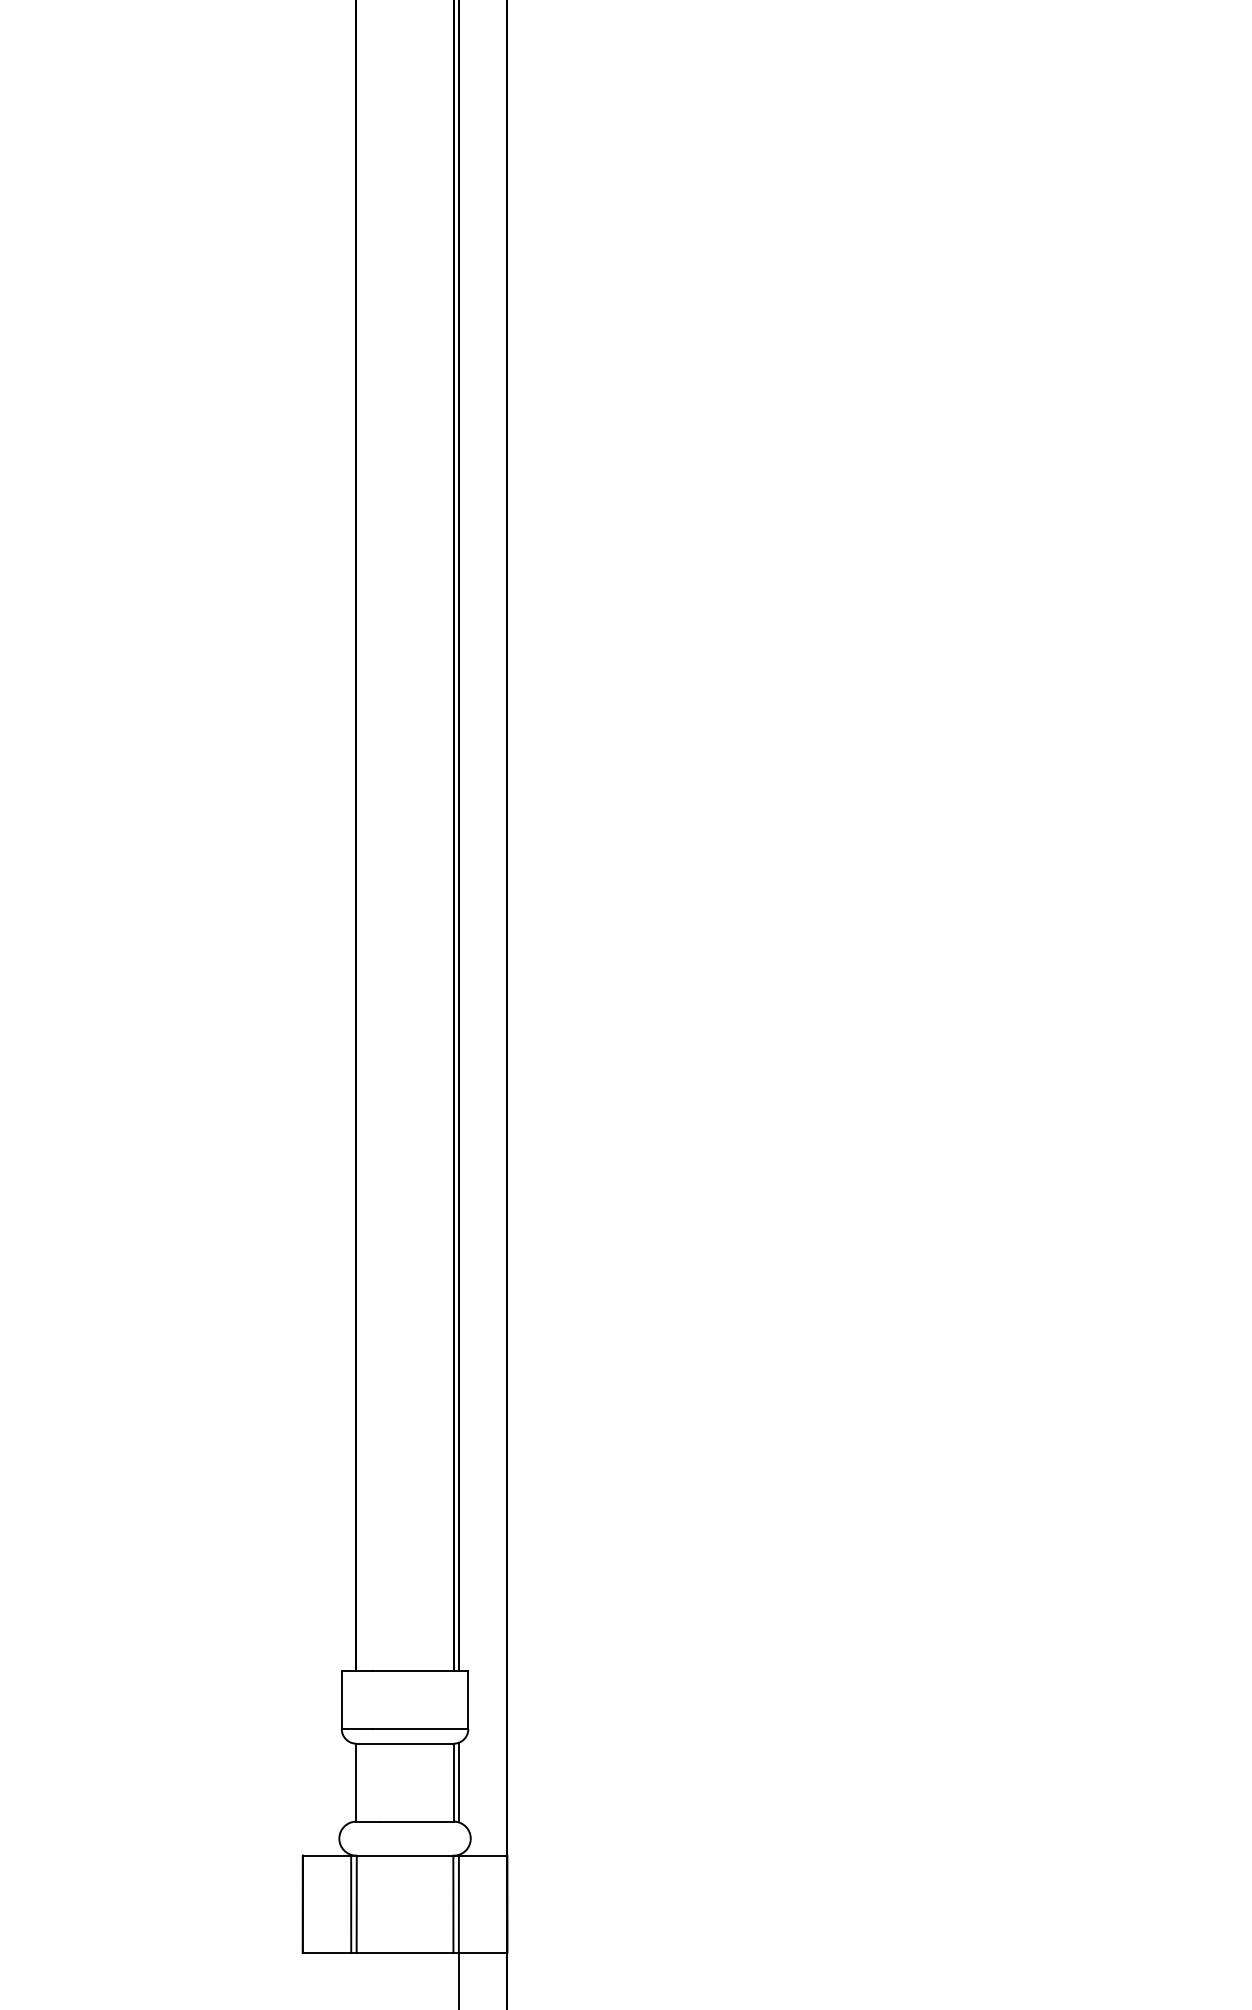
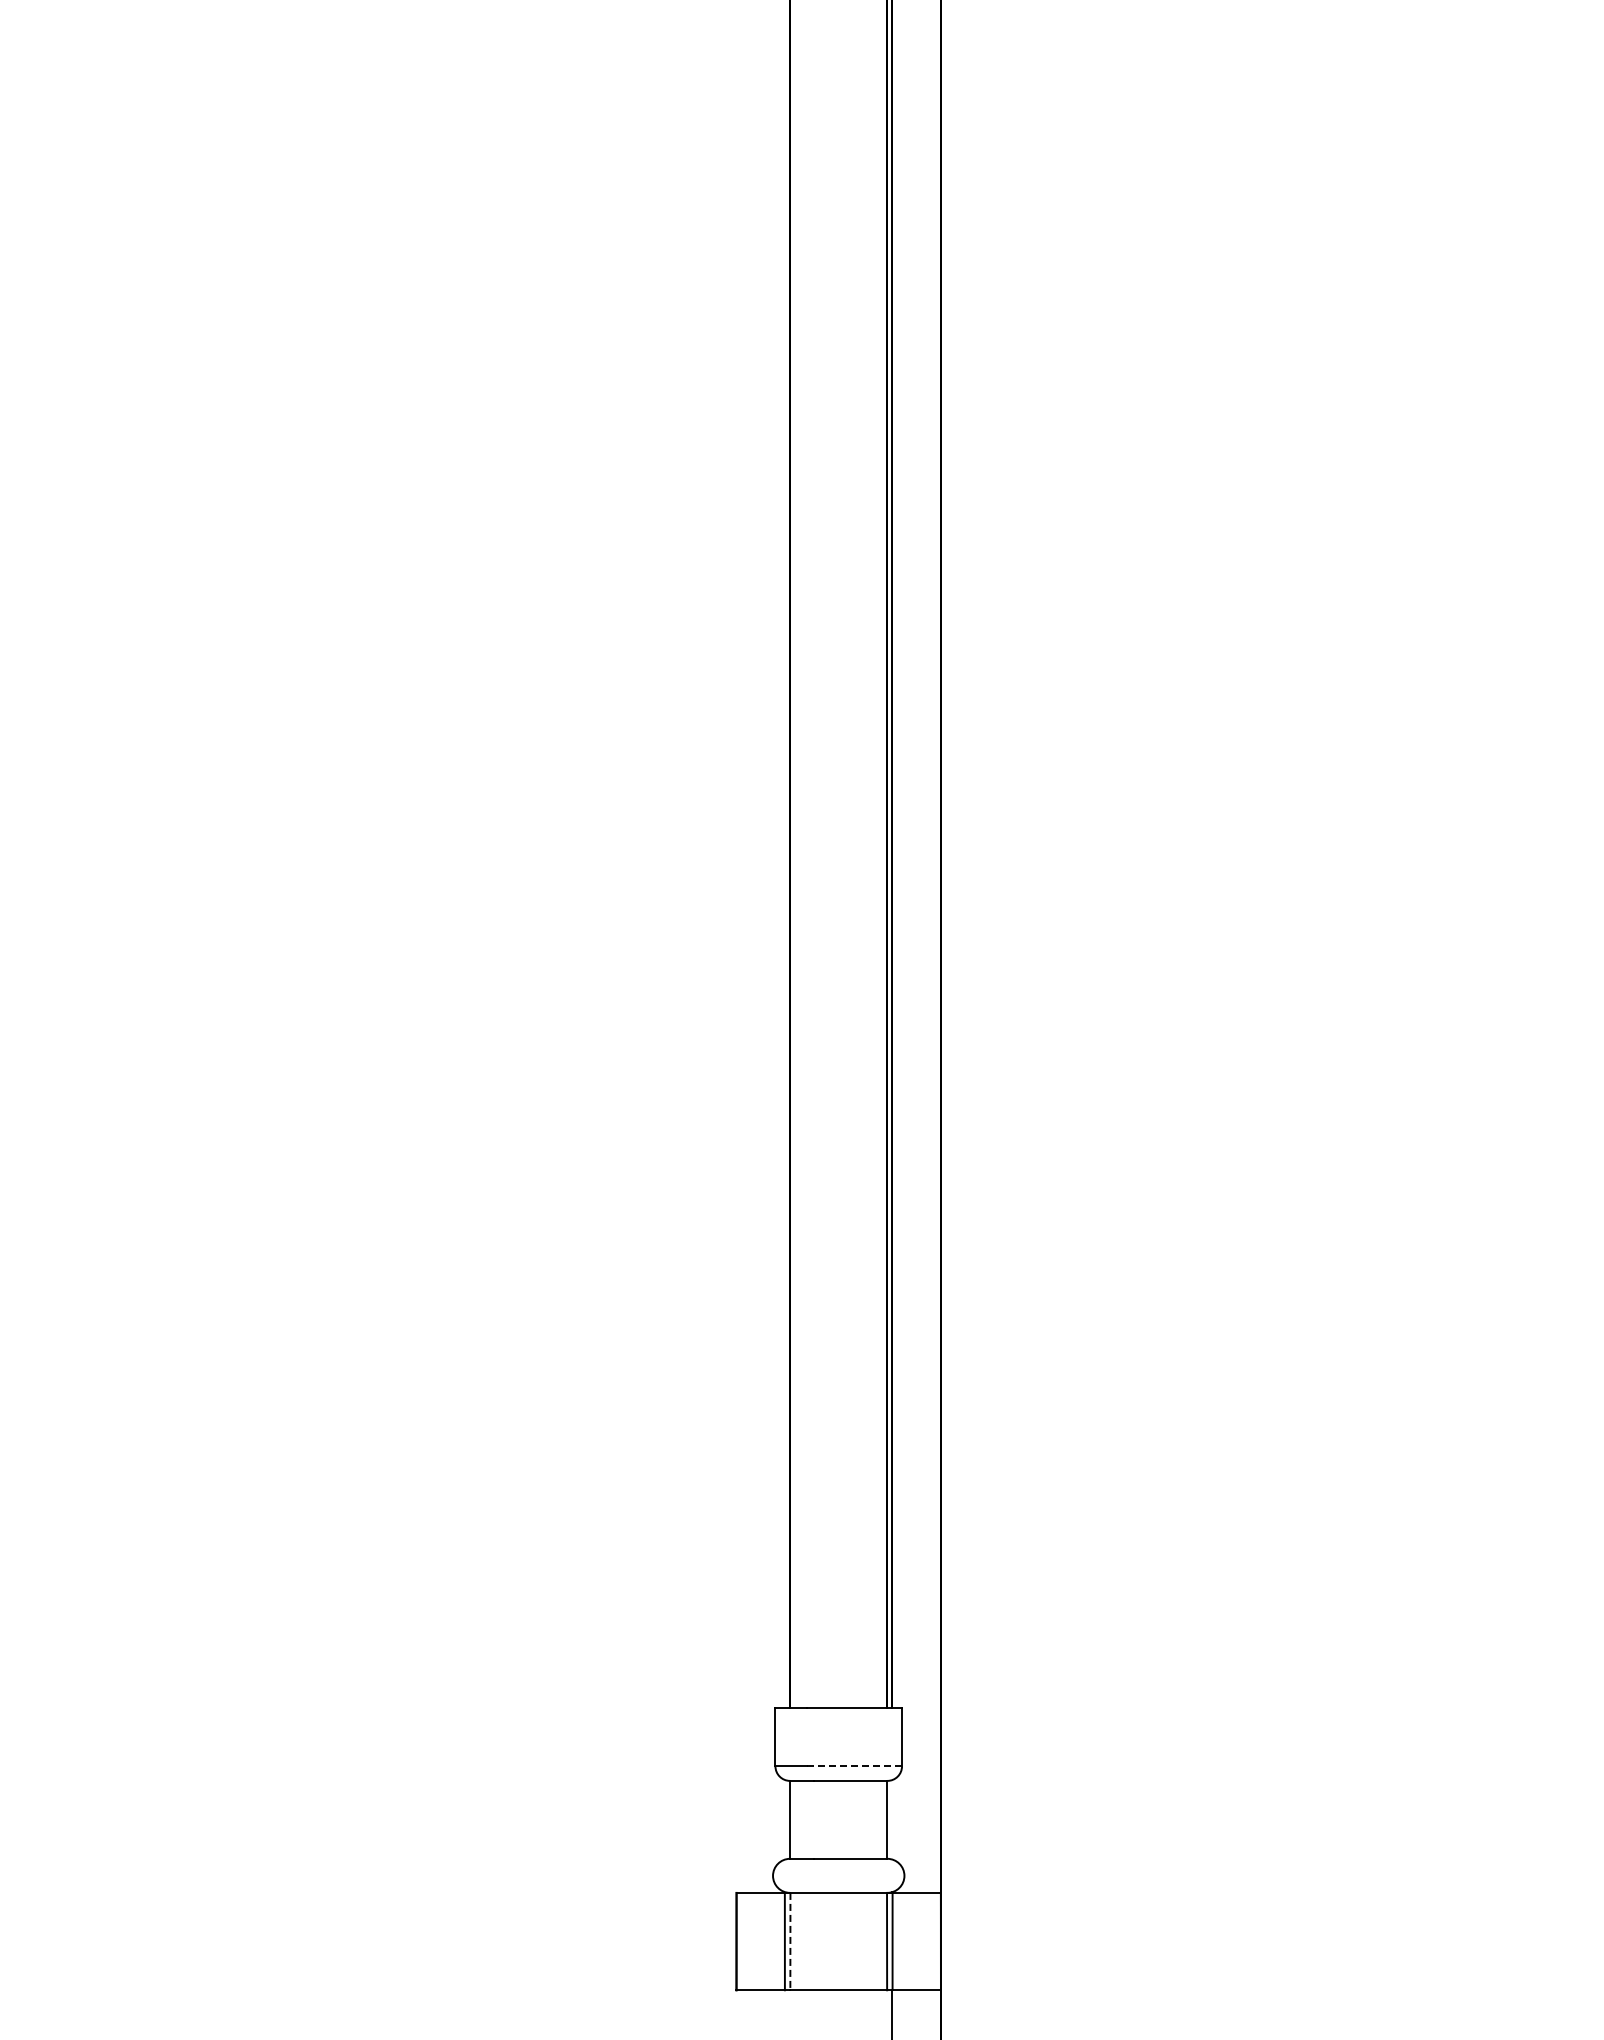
line: (420, 1729) -> (854, 1766), solid -> dashed
line: (458, 1782) -> (892, 1819), removed
line: (356, 1904) -> (790, 1941), solid -> dashed

